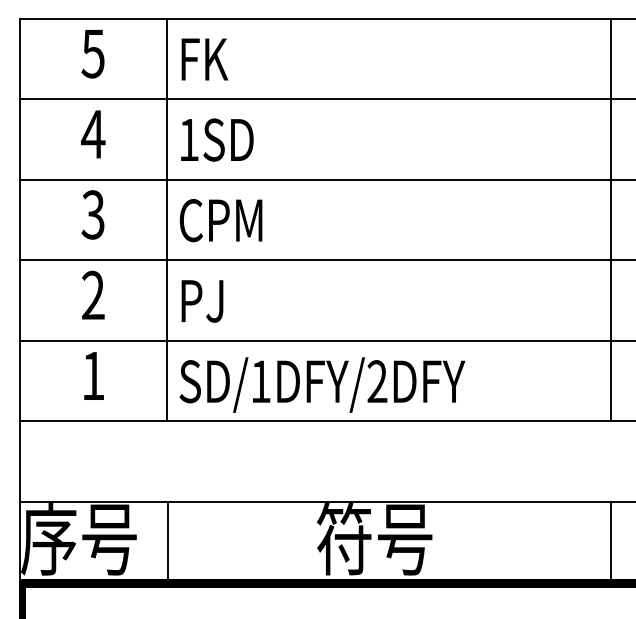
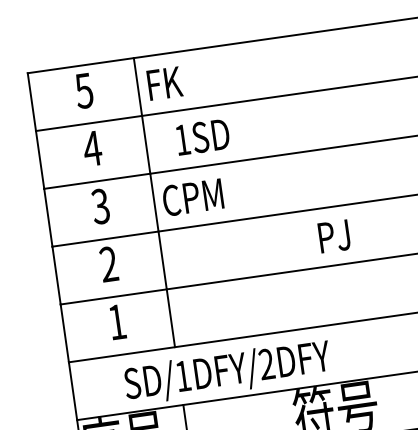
text: (217, 139) -> (202, 136), moved
text: (202, 301) -> (334, 236), moved
text: (322, 384) -> (227, 371), moved

